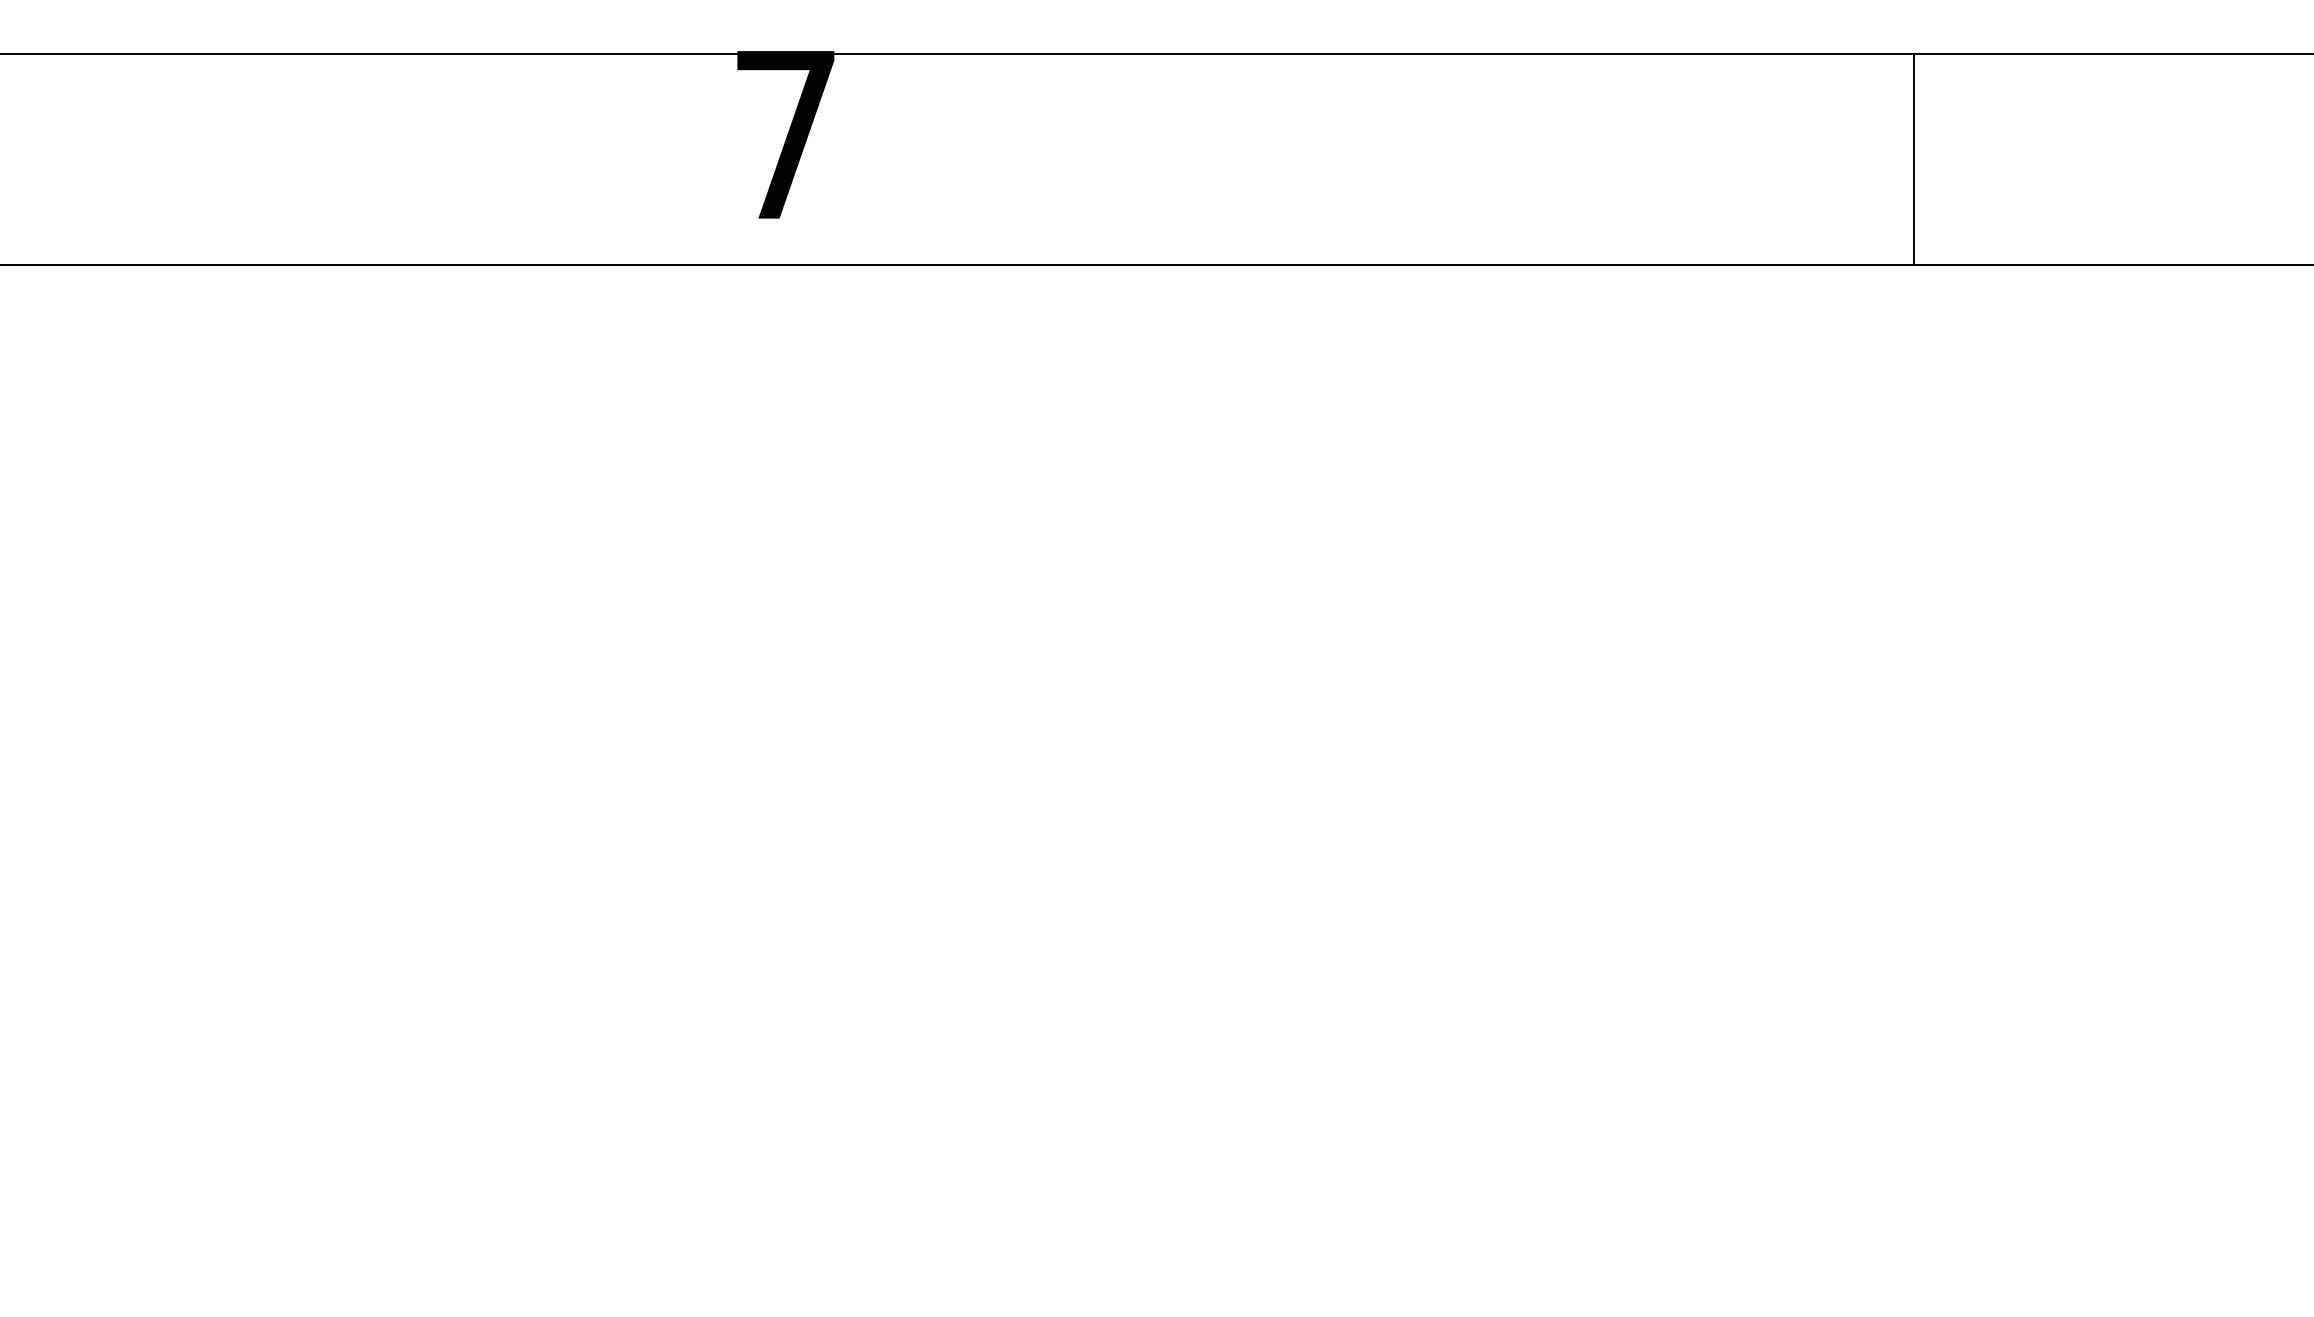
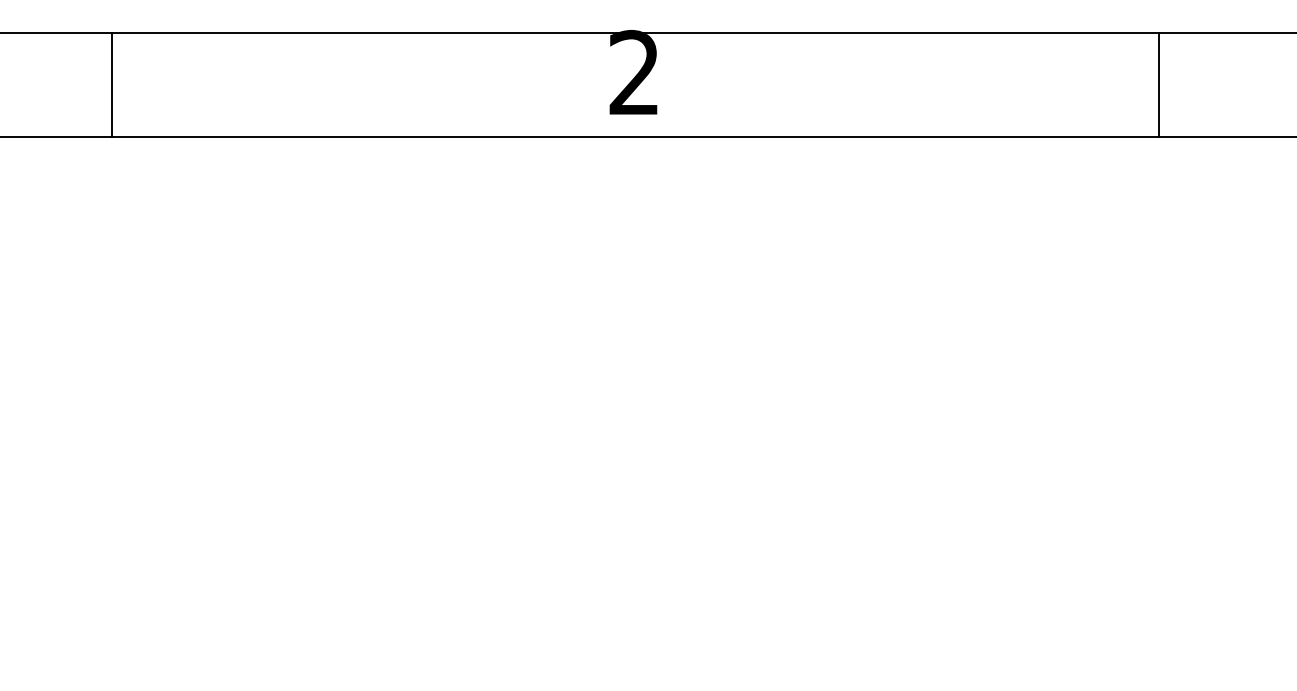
text: (783, 131) -> (633, 71), 7 -> 2
line: (1913, 158) -> (1159, 84), moved

